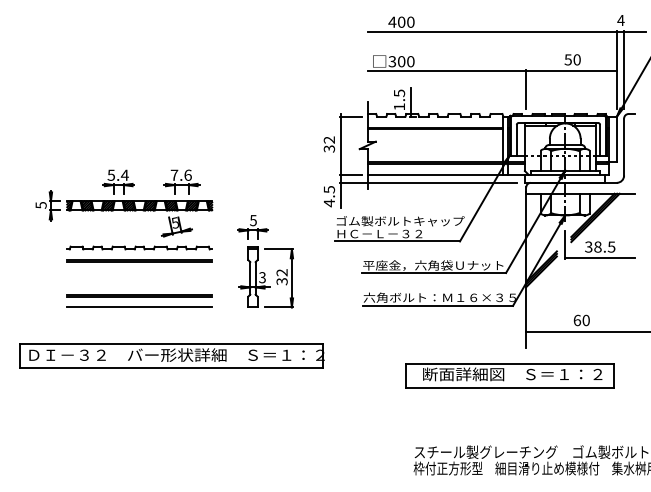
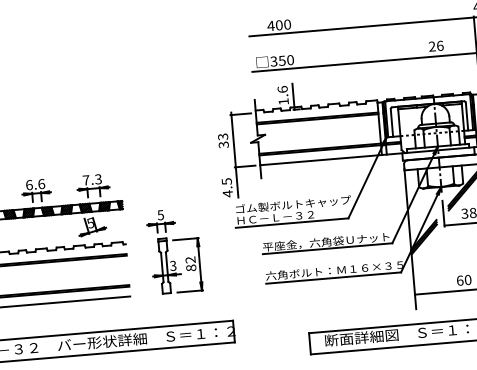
text: (572, 59) -> (436, 45), 50 -> 26
text: (401, 61) -> (282, 60), 300 -> 350
line: (526, 89) -> (396, 76), removed
text: (399, 93) -> (282, 89), 1.5 -> 1.6
text: (329, 139) -> (223, 136), 32 -> 33
text: (117, 174) -> (34, 183), 5.4 -> 6.6
text: (187, 174) -> (97, 178), 7.6 -> 7.3
line: (428, 182) -> (315, 167), removed
text: (281, 281) -> (190, 267), 32 -> 82

